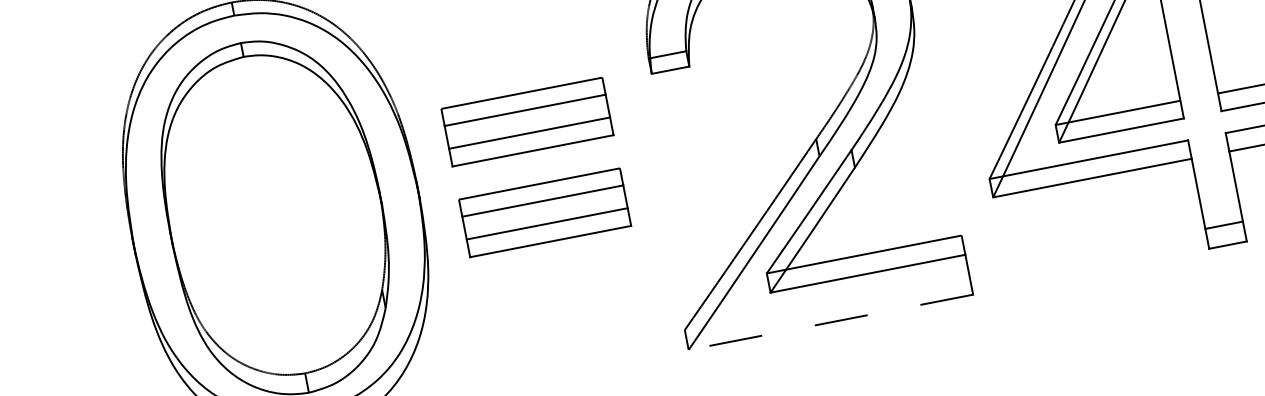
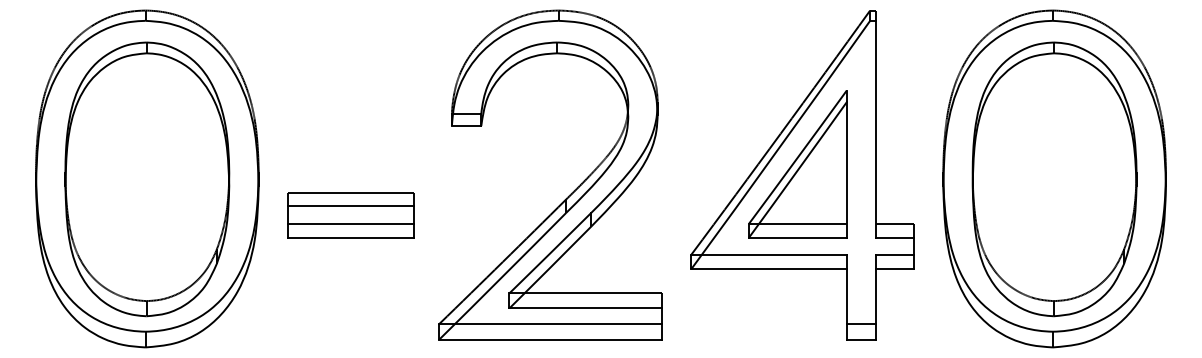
part: (526, 122) -> (350, 144), removed
line: (827, 303) -> (550, 324), added
line: (830, 322) -> (550, 339), dashed -> solid

